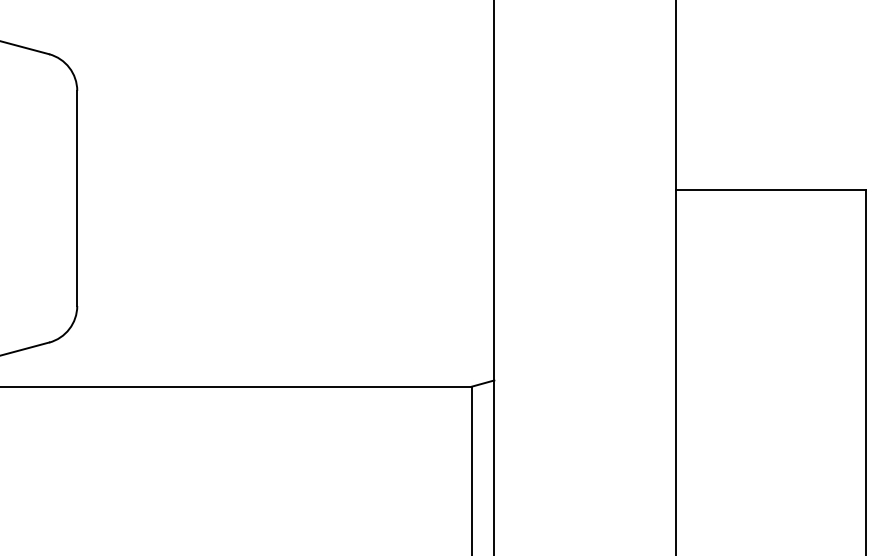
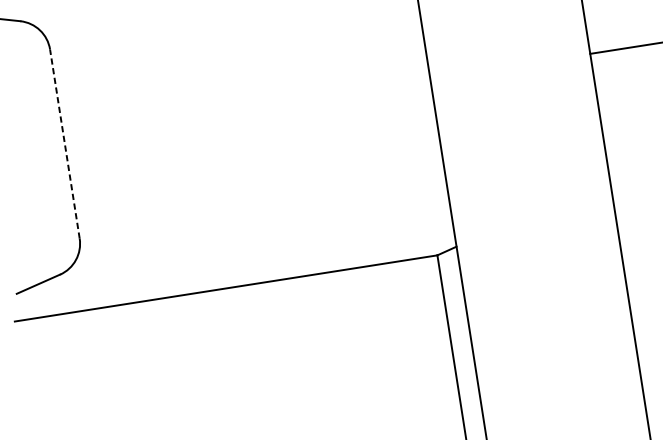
line: (77, 198) -> (65, 144), solid -> dashed

